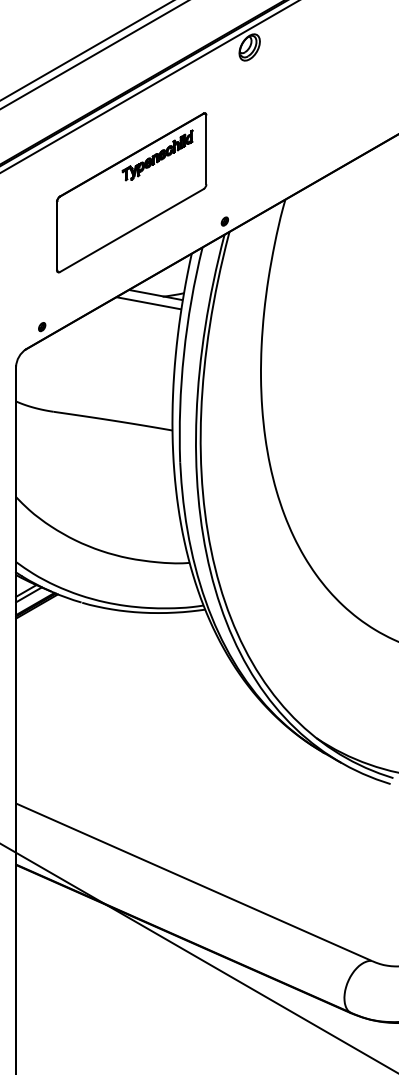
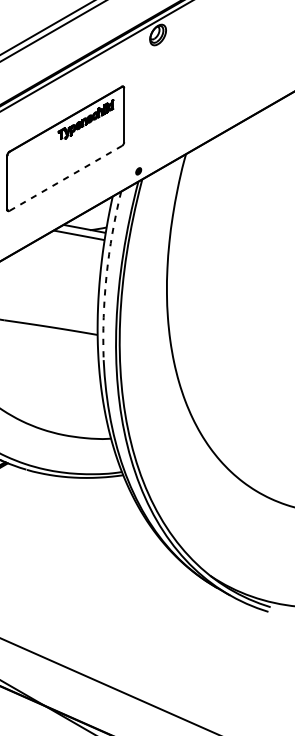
line: (131, 230) -> (65, 178), solid -> dashed
arc: (183, 354) -> (106, 275), solid -> dashed

